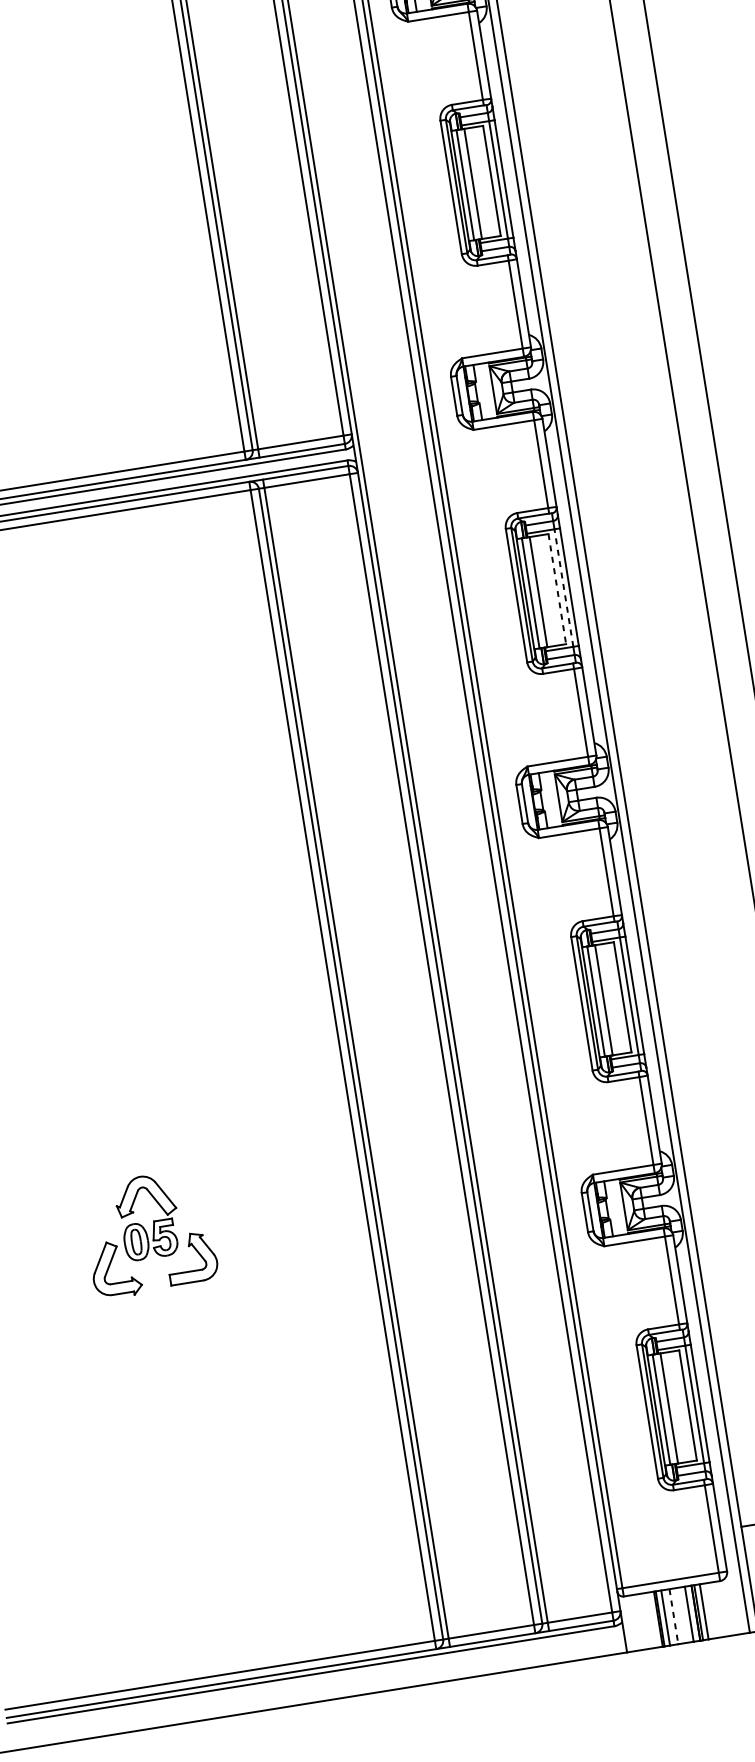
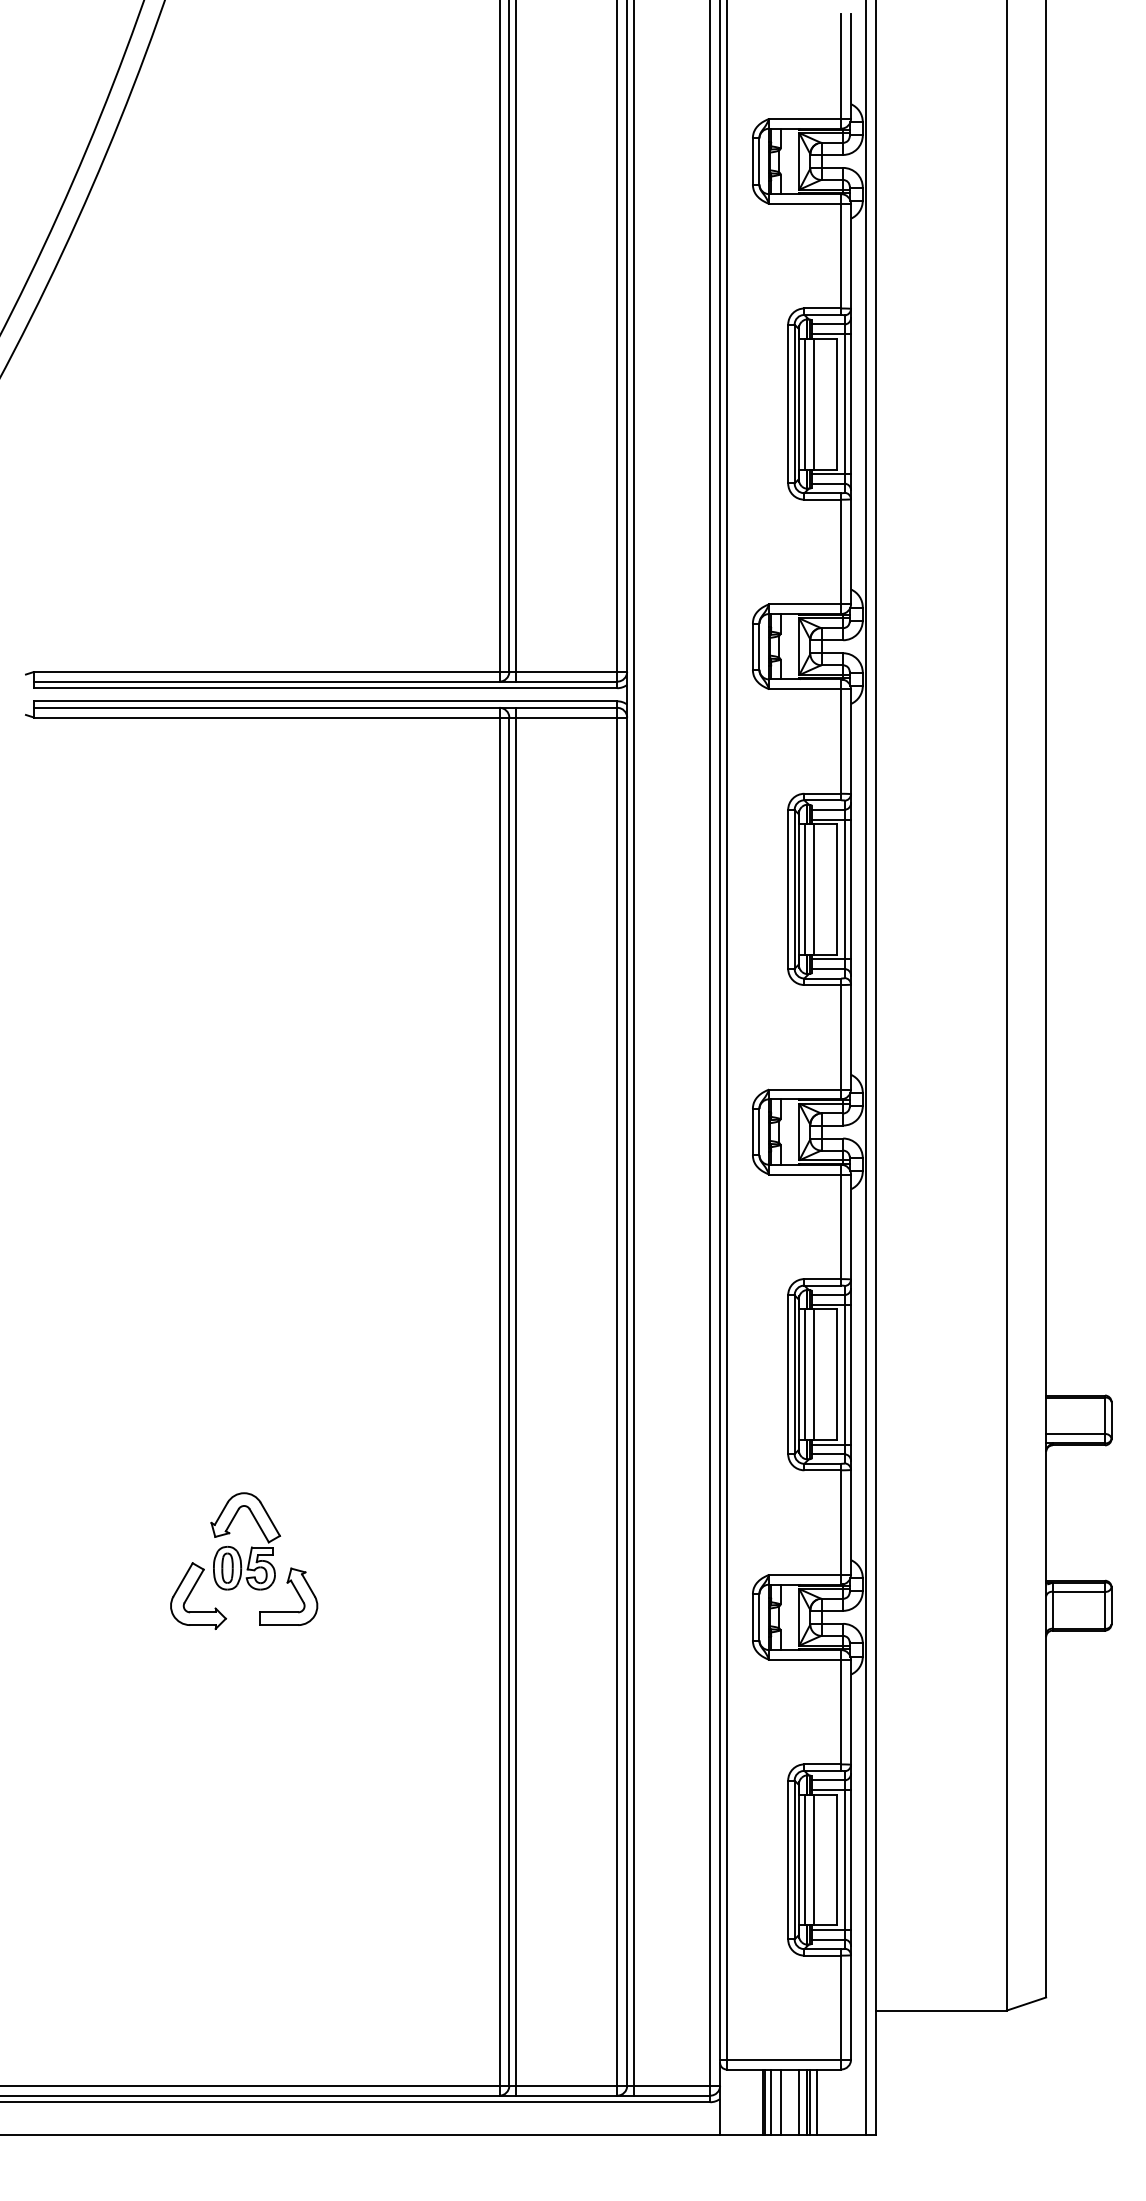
line: (563, 588) -> (844, 889), dashed -> solid
line: (557, 589) -> (836, 889), dashed -> solid
line: (673, 1616) -> (780, 2102), dashed -> solid

